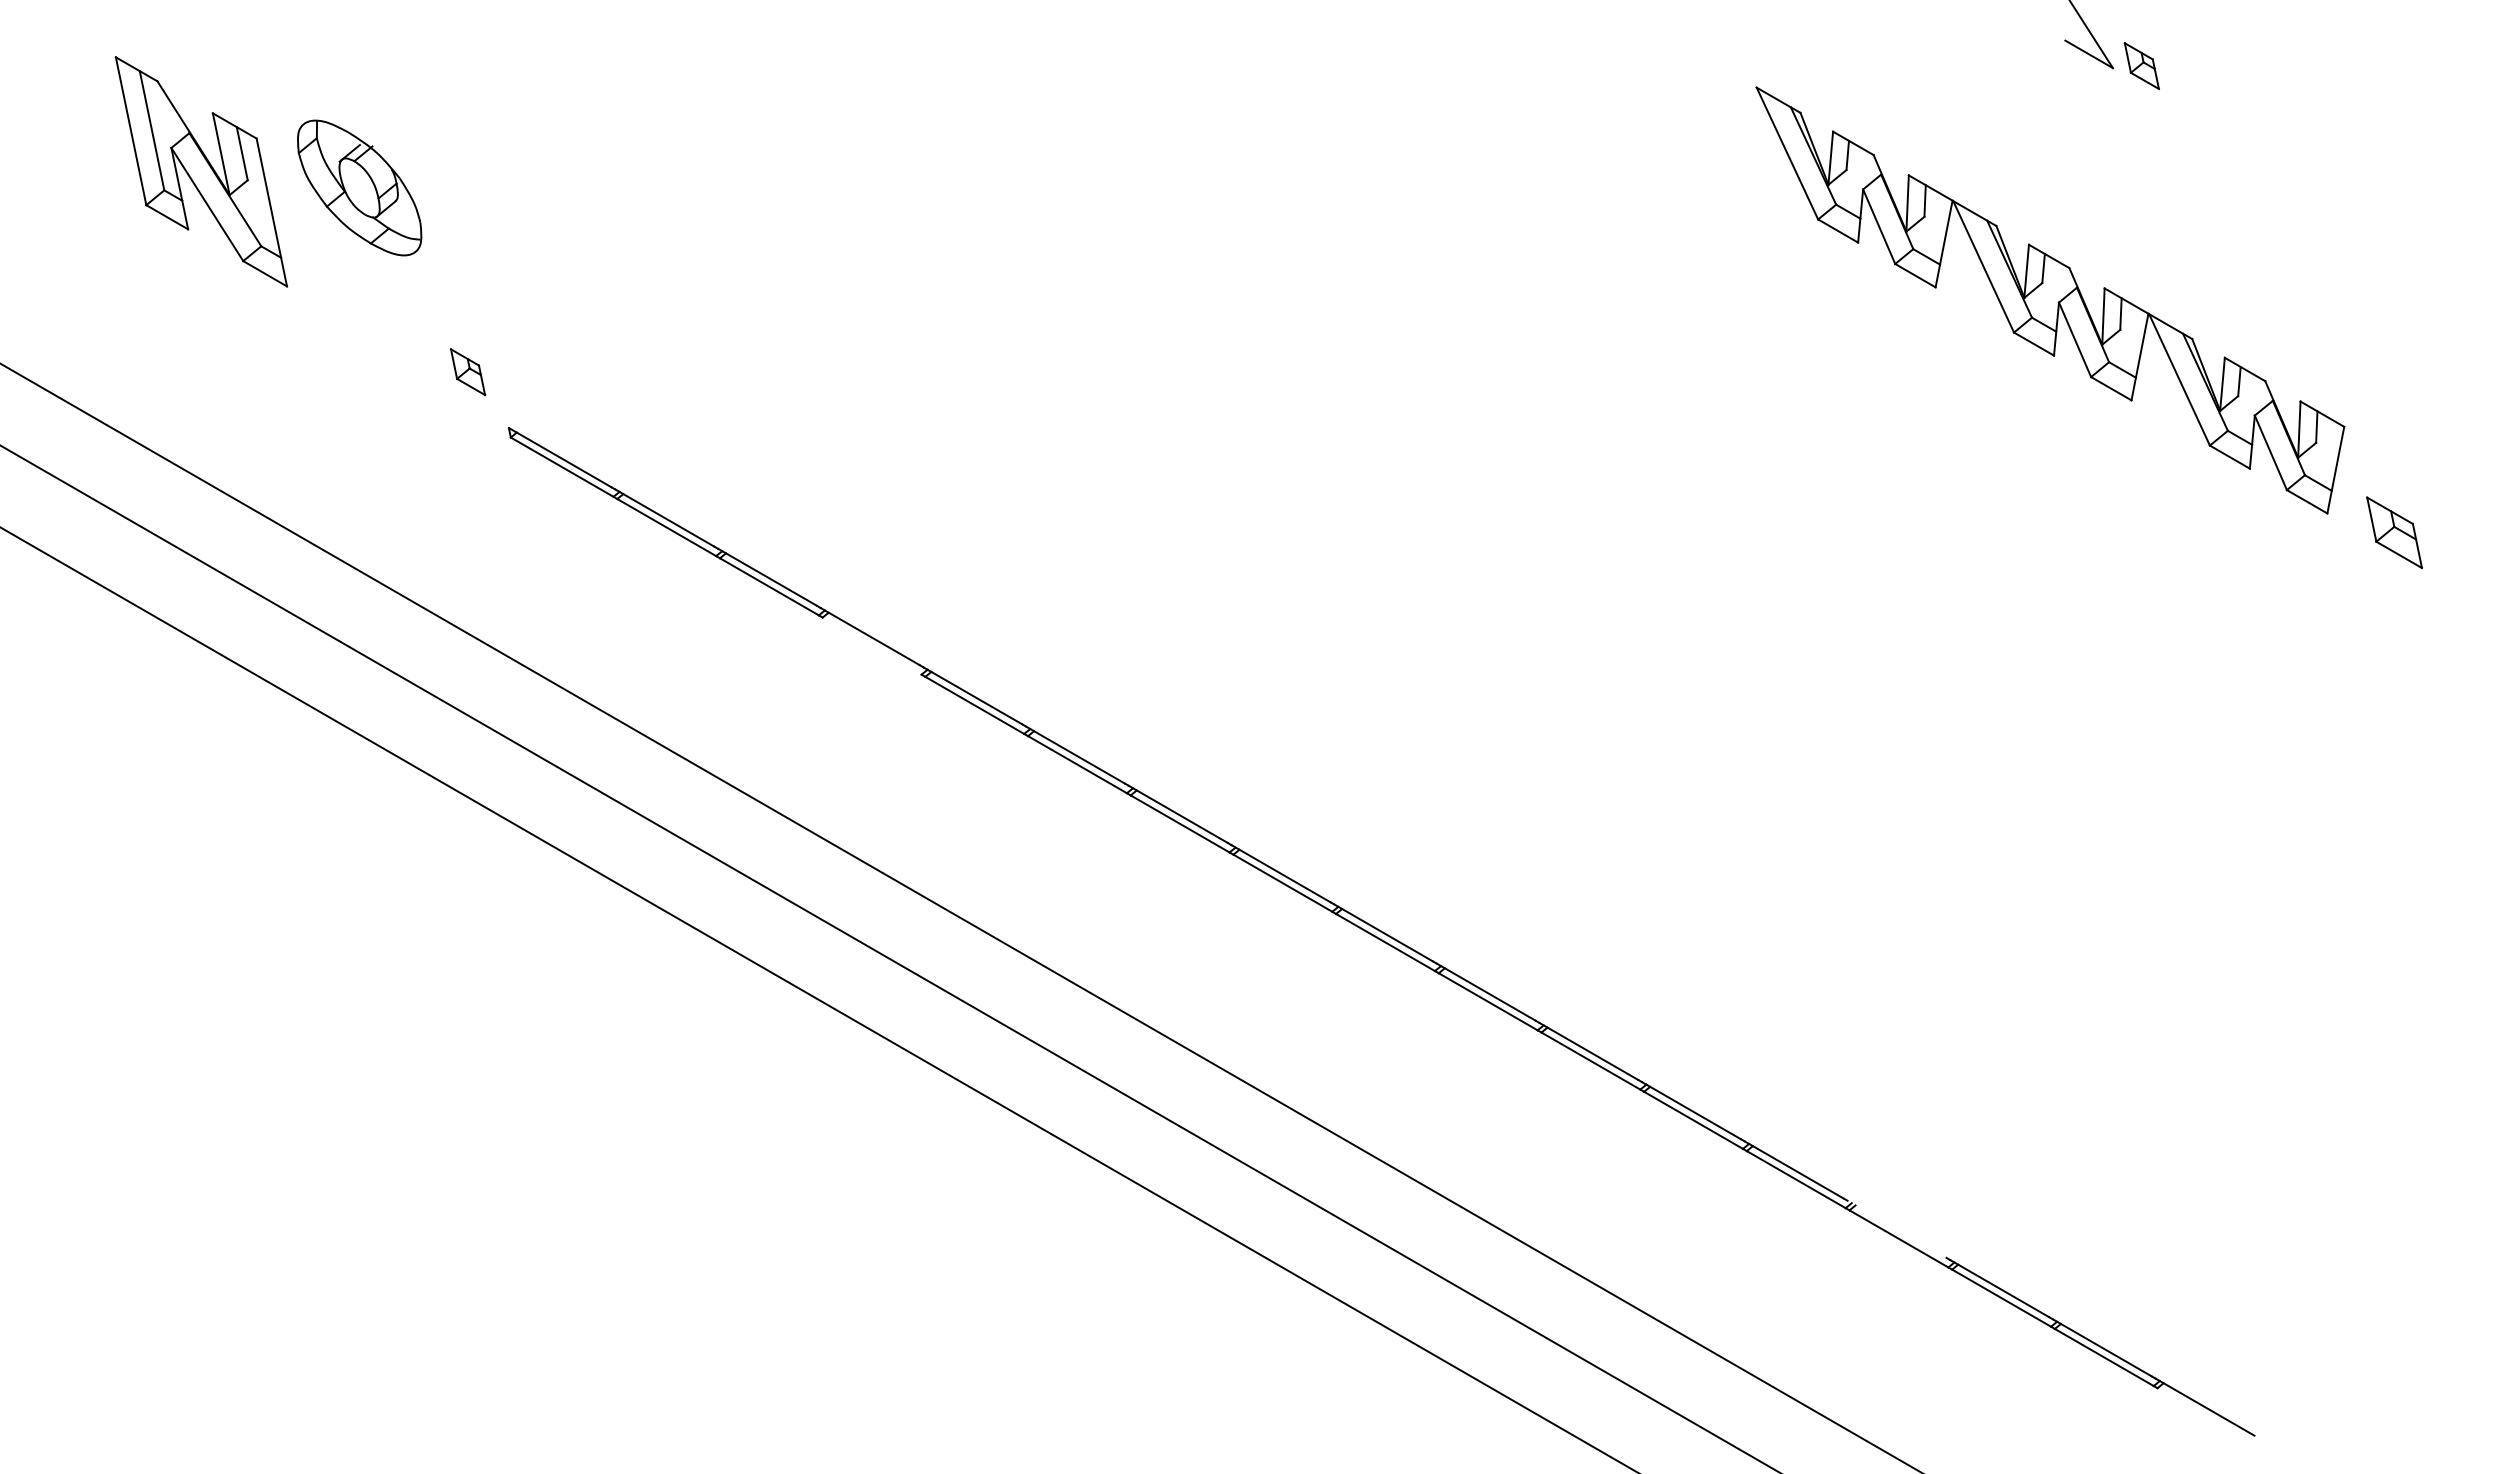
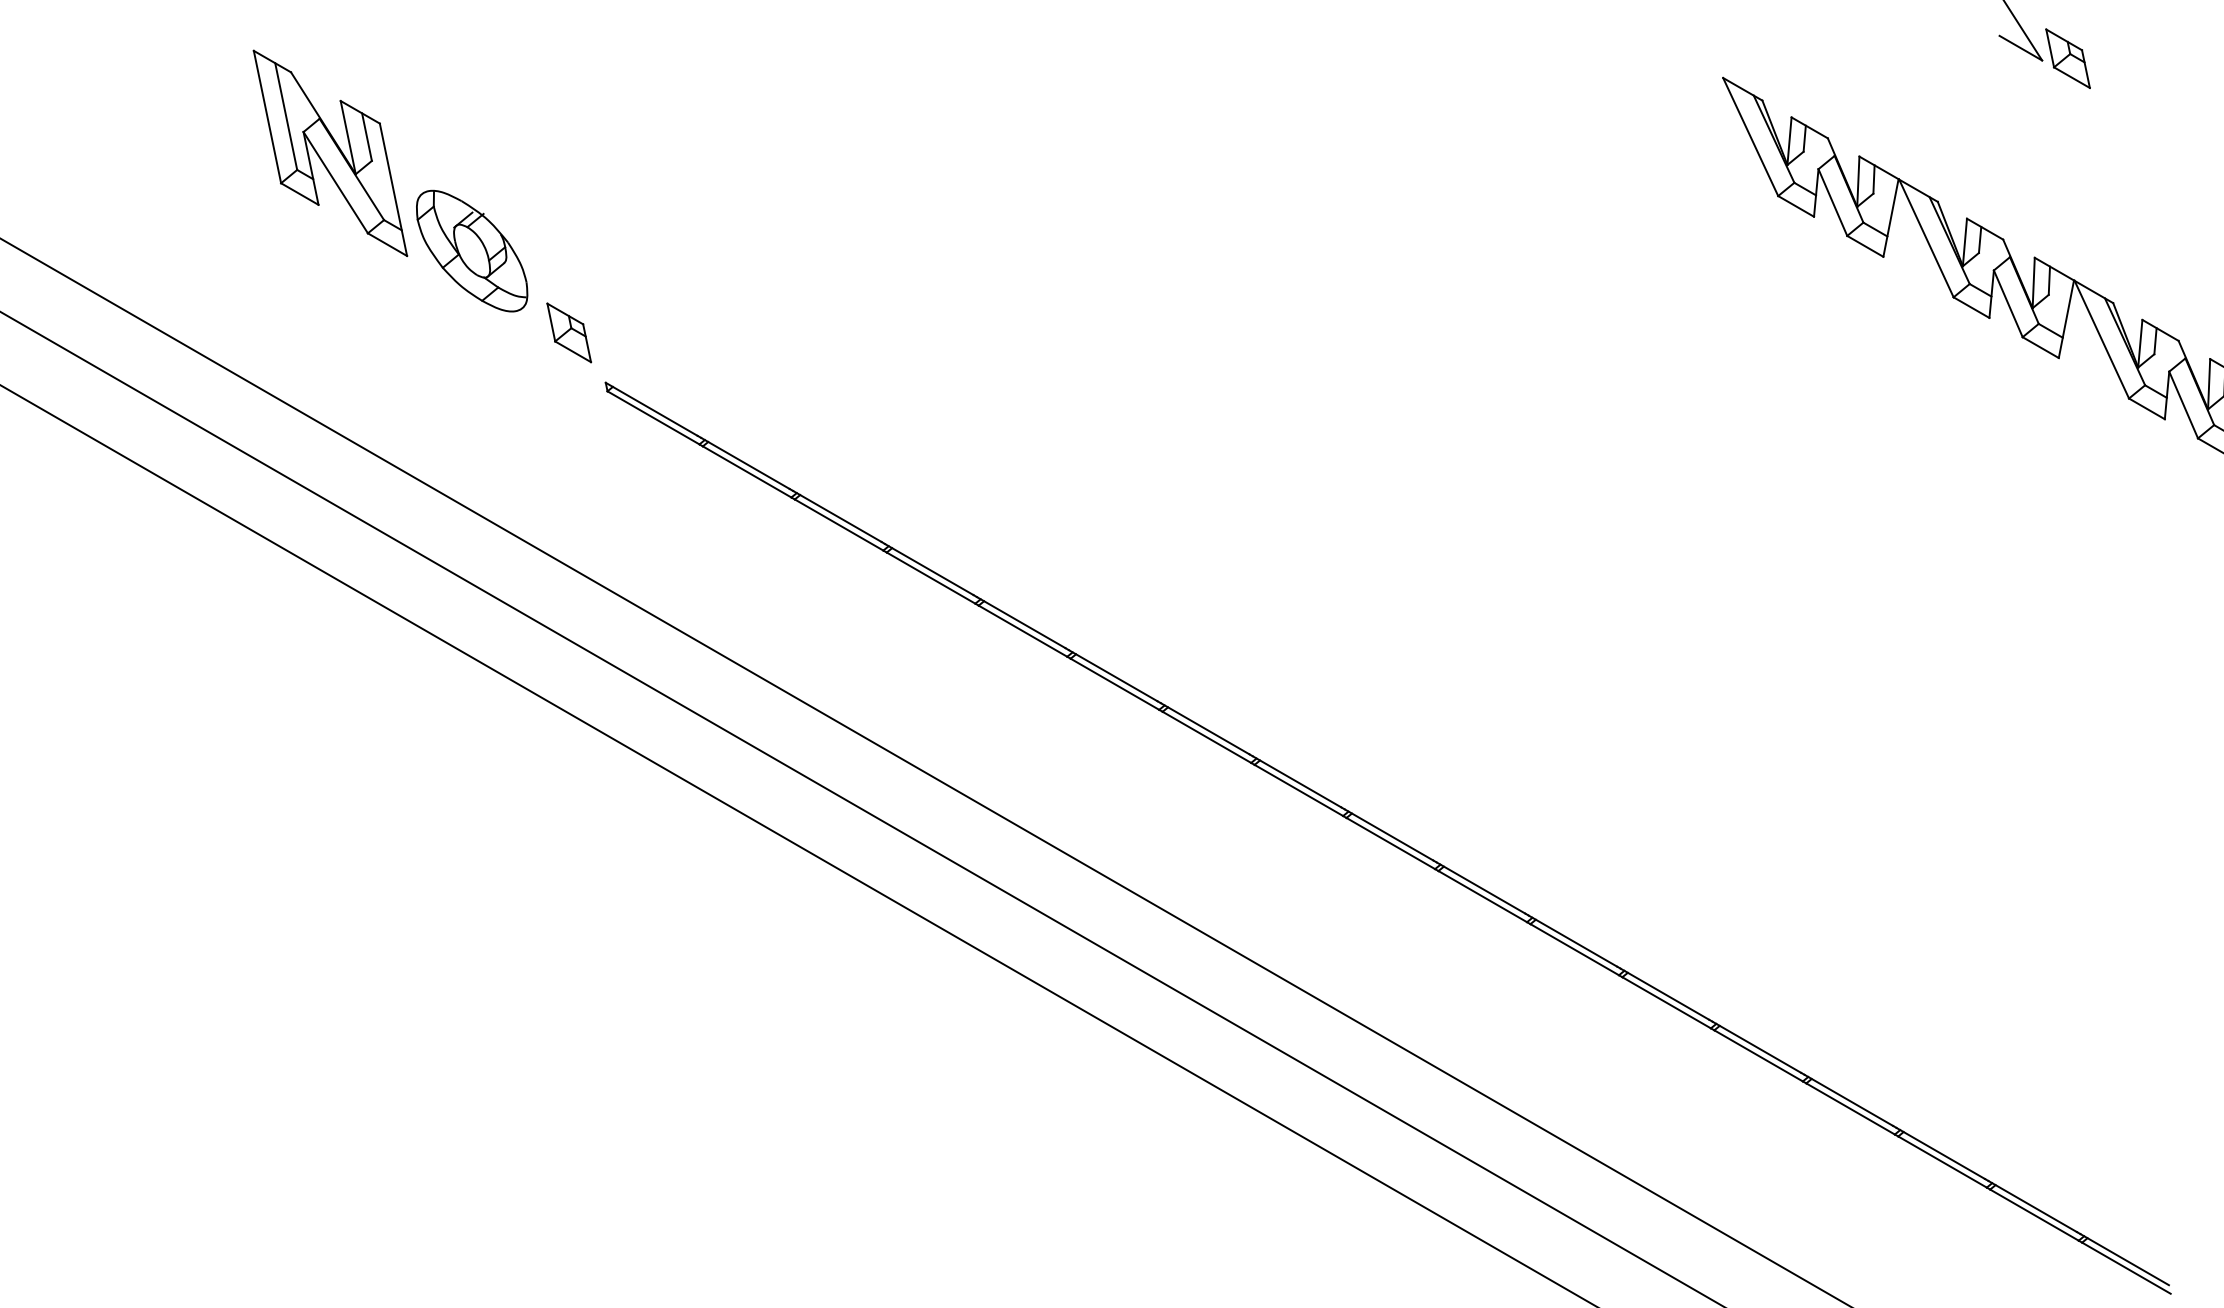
part: (2141, 65) -> (2067, 58), size x1.43
part: (359, 187) -> (471, 250), moved
part: (467, 371) -> (568, 332), size x1.43
line: (871, 645) -> (930, 577), added
line: (1896, 1228) -> (1848, 1099), added
line: (2206, 1416) -> (2125, 1267), added

